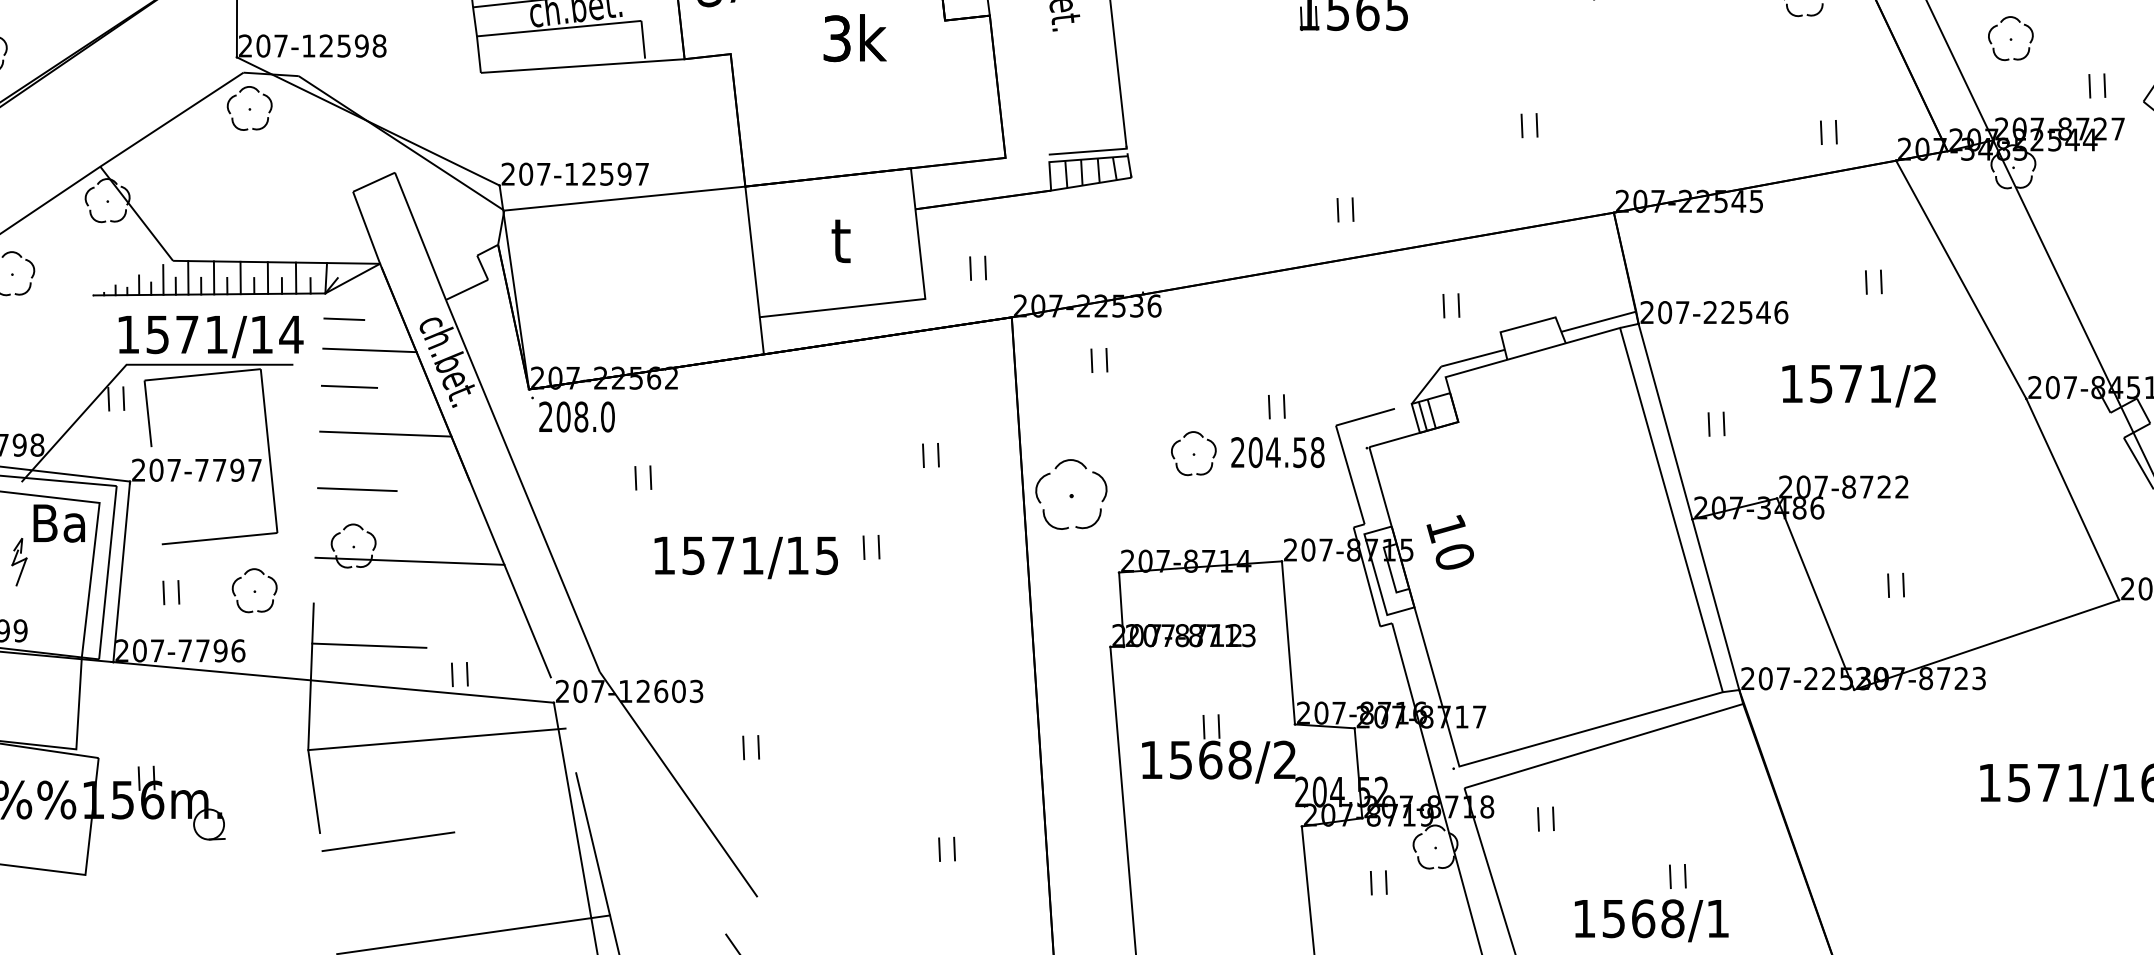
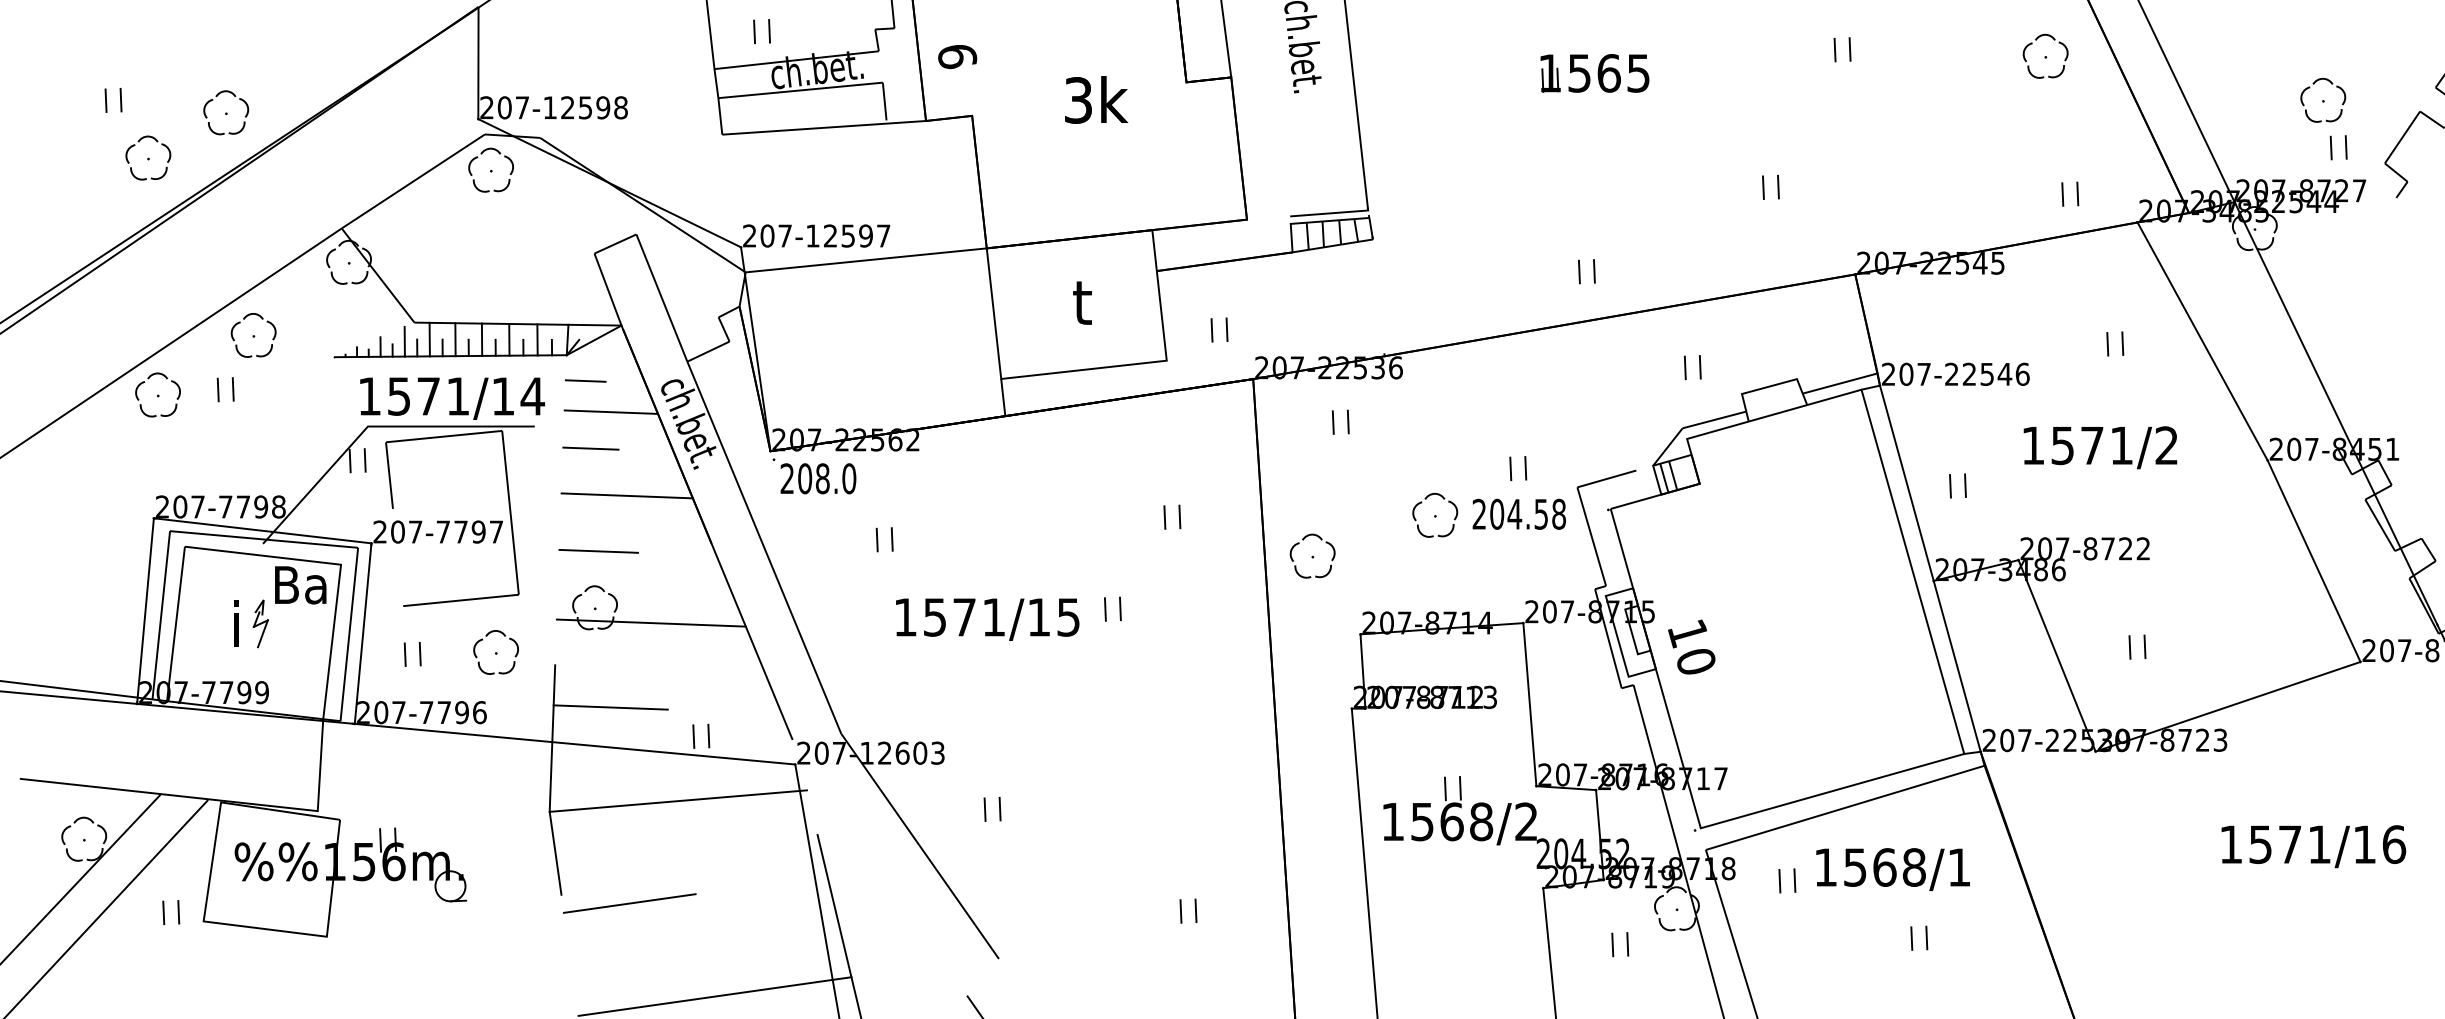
part: (2011, 37) -> (2323, 99), moved
part: (1071, 493) -> (1312, 555), size x0.62
text: (1450, 541) -> (1691, 646), moved
text: (1651, 920) -> (1892, 869), moved

